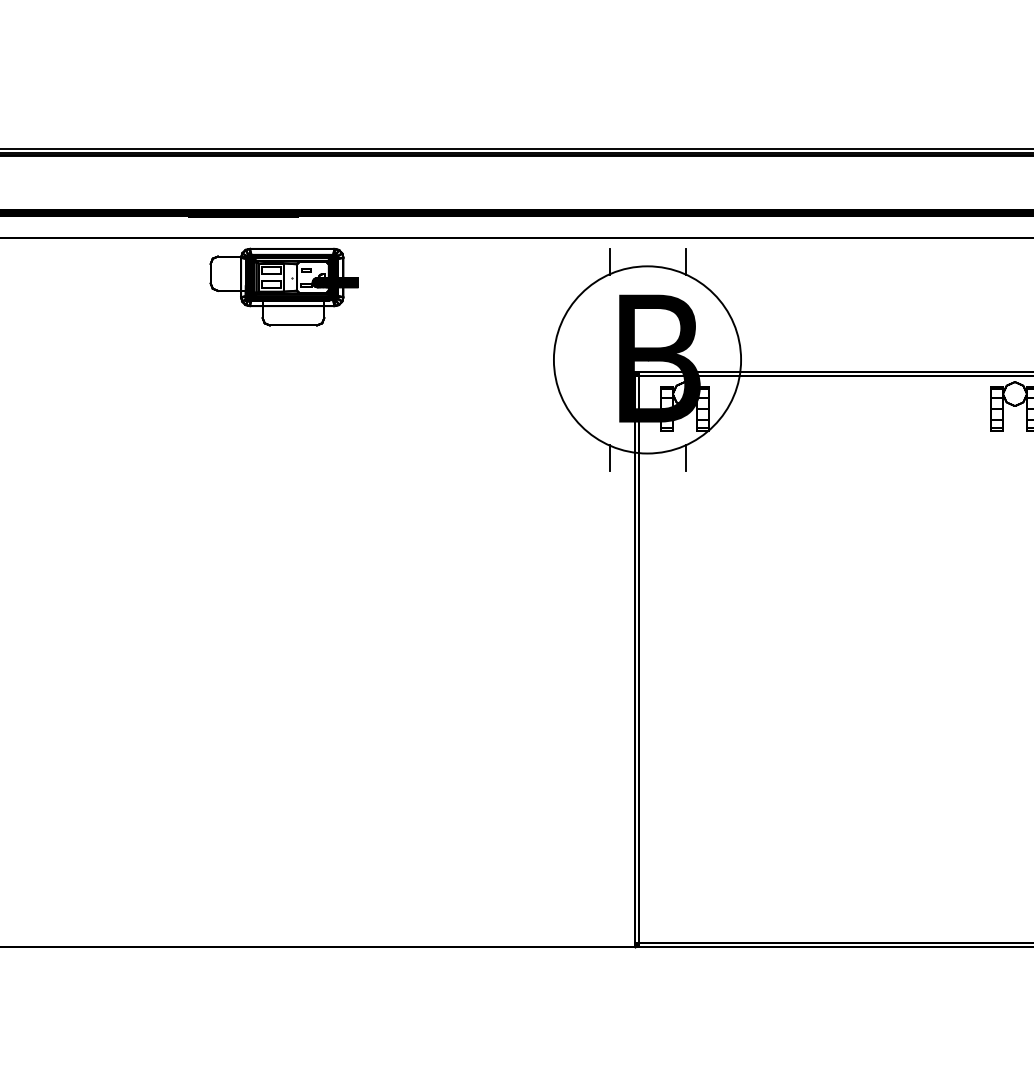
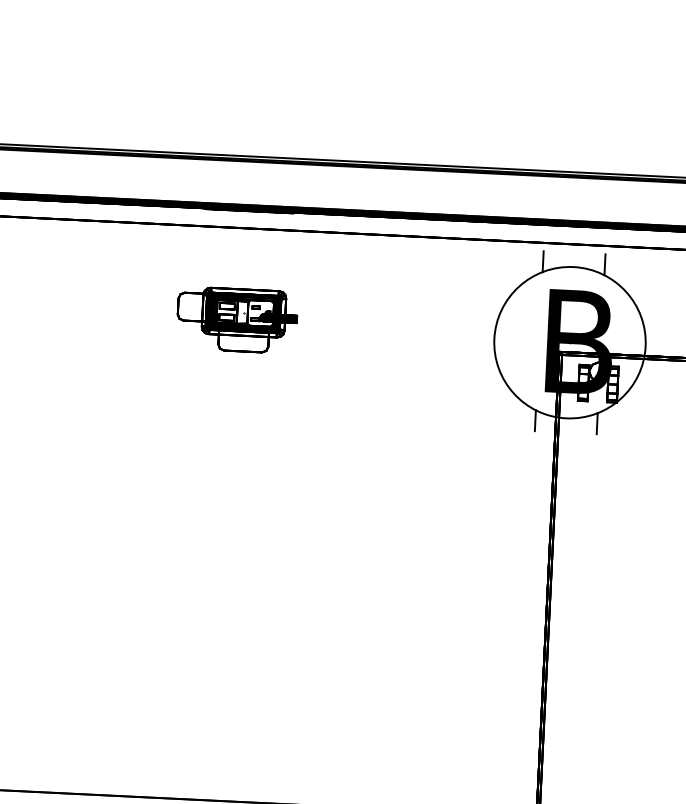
part: (283, 286) -> (236, 319), moved

